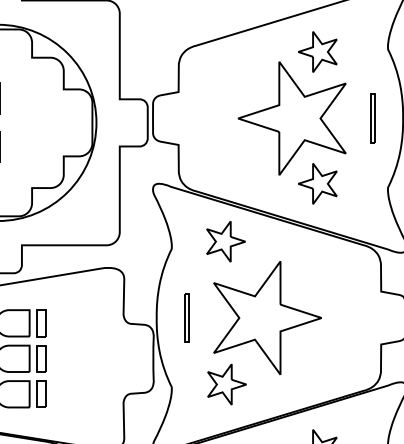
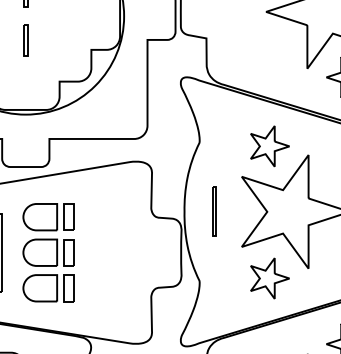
part: (225, 241) -> (269, 146), moved
part: (226, 384) -> (269, 278), moved

